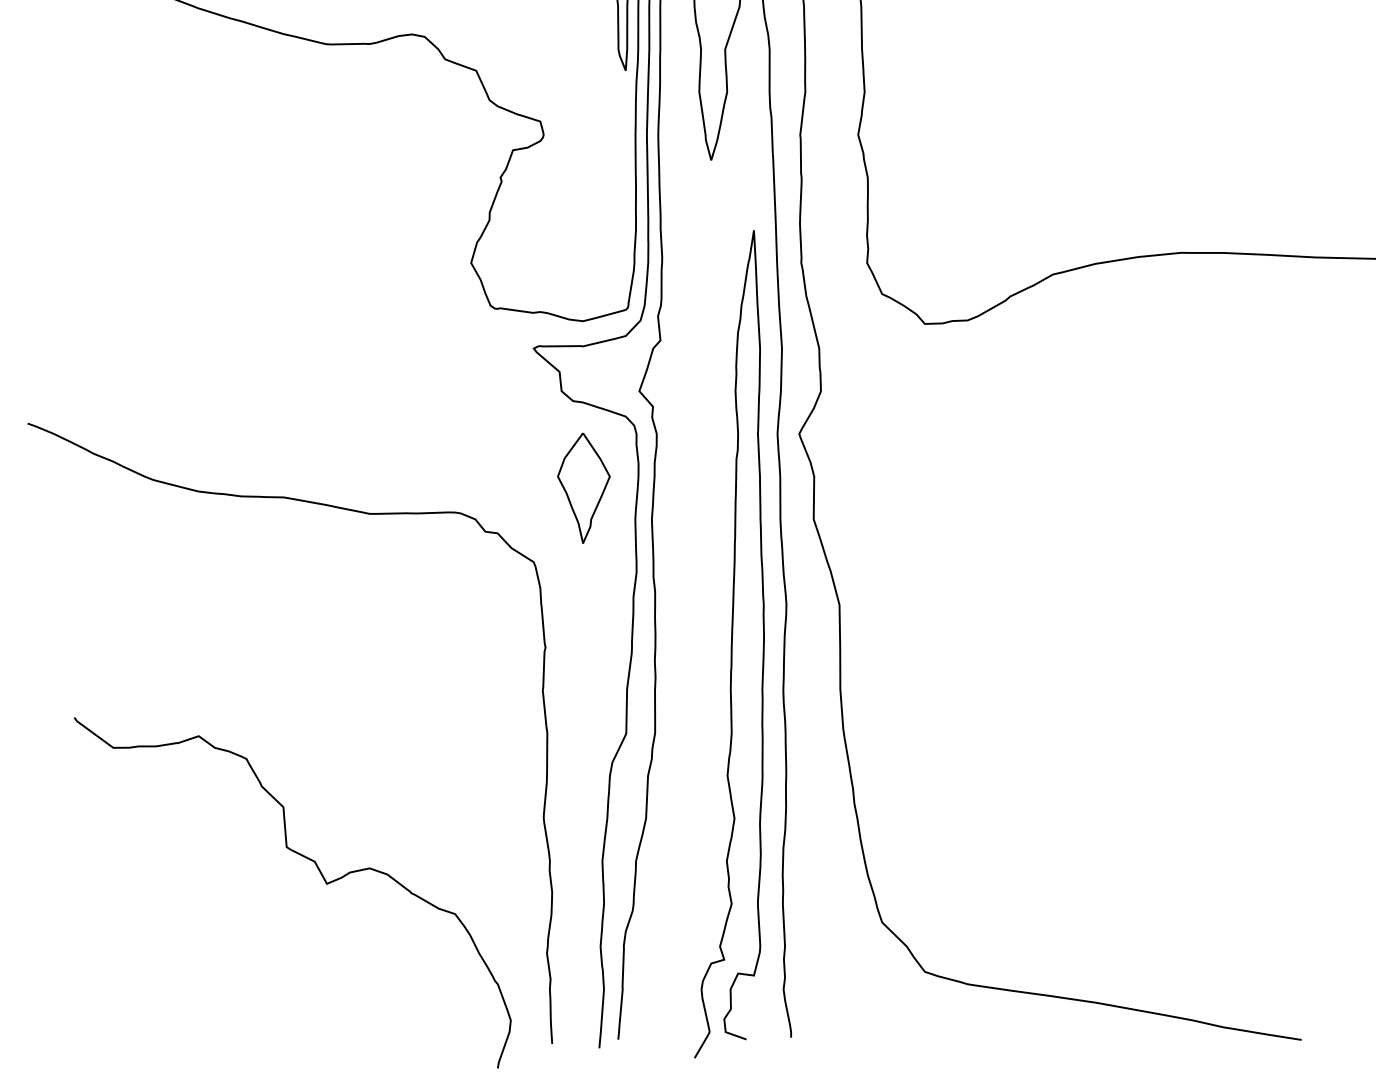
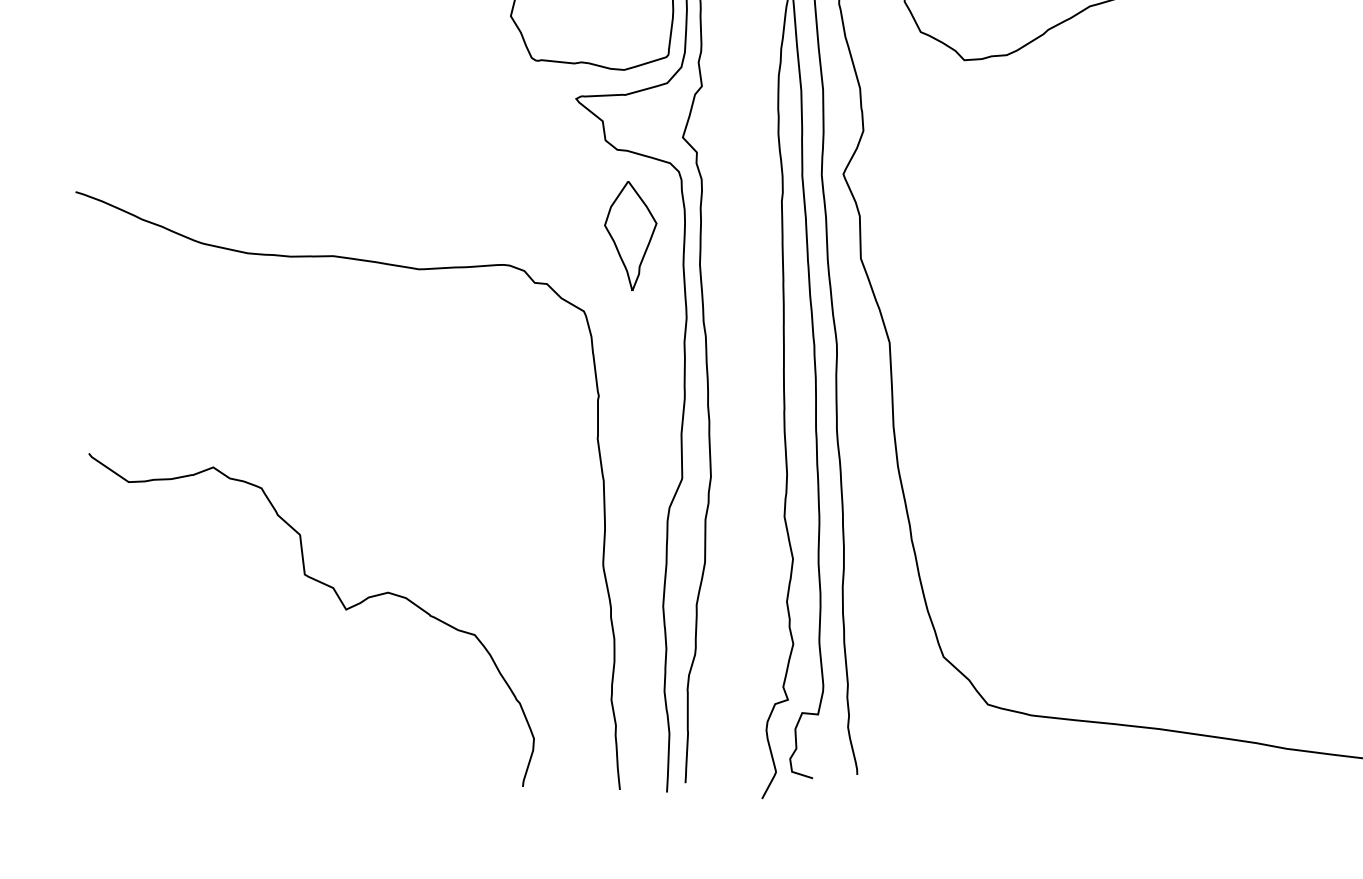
curve: (321, 876) -> (340, 602), moved

